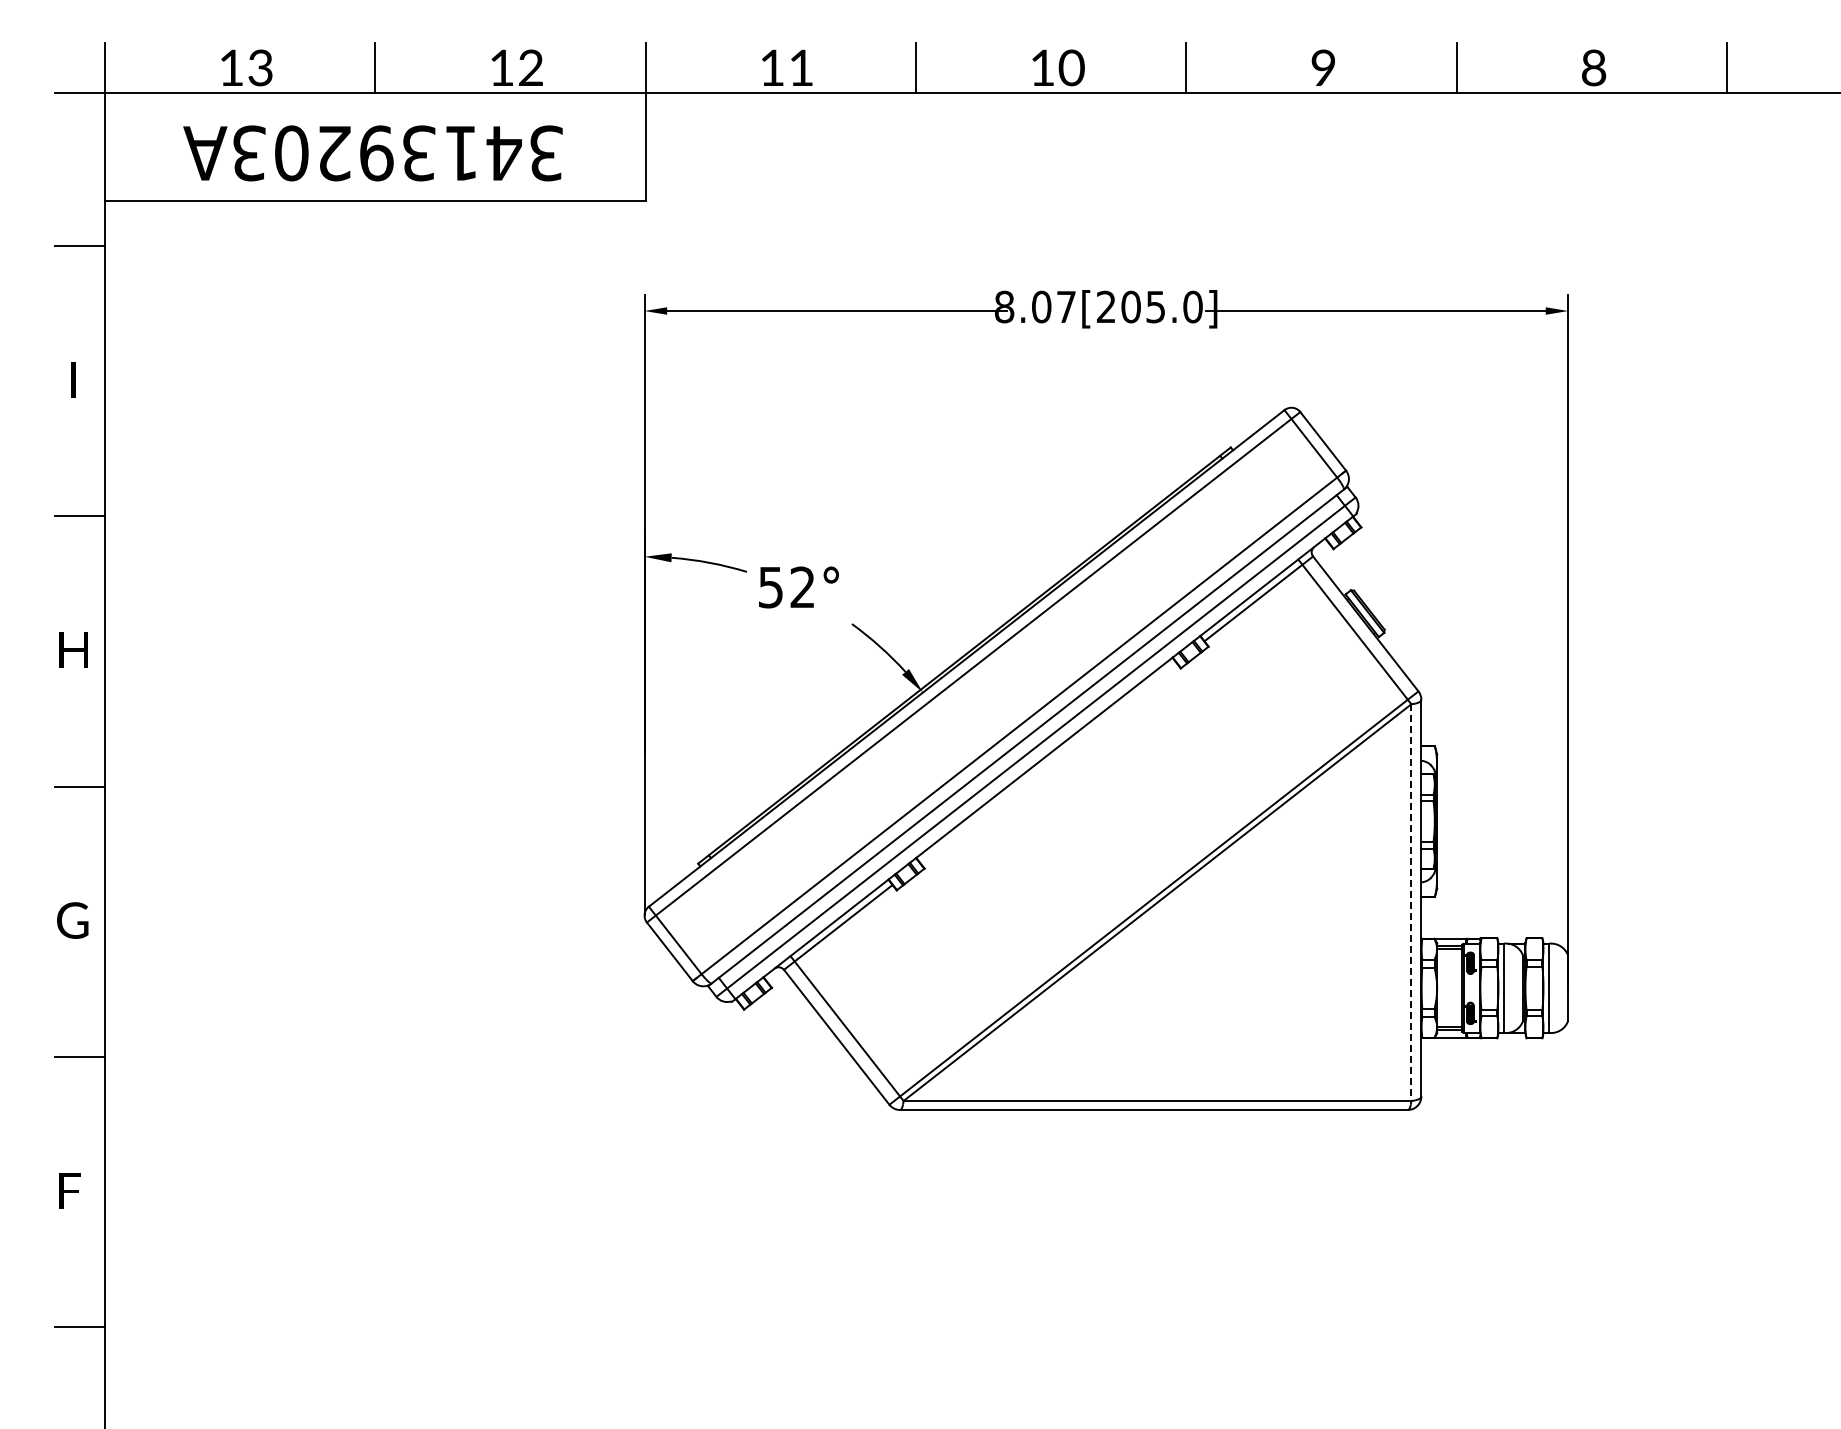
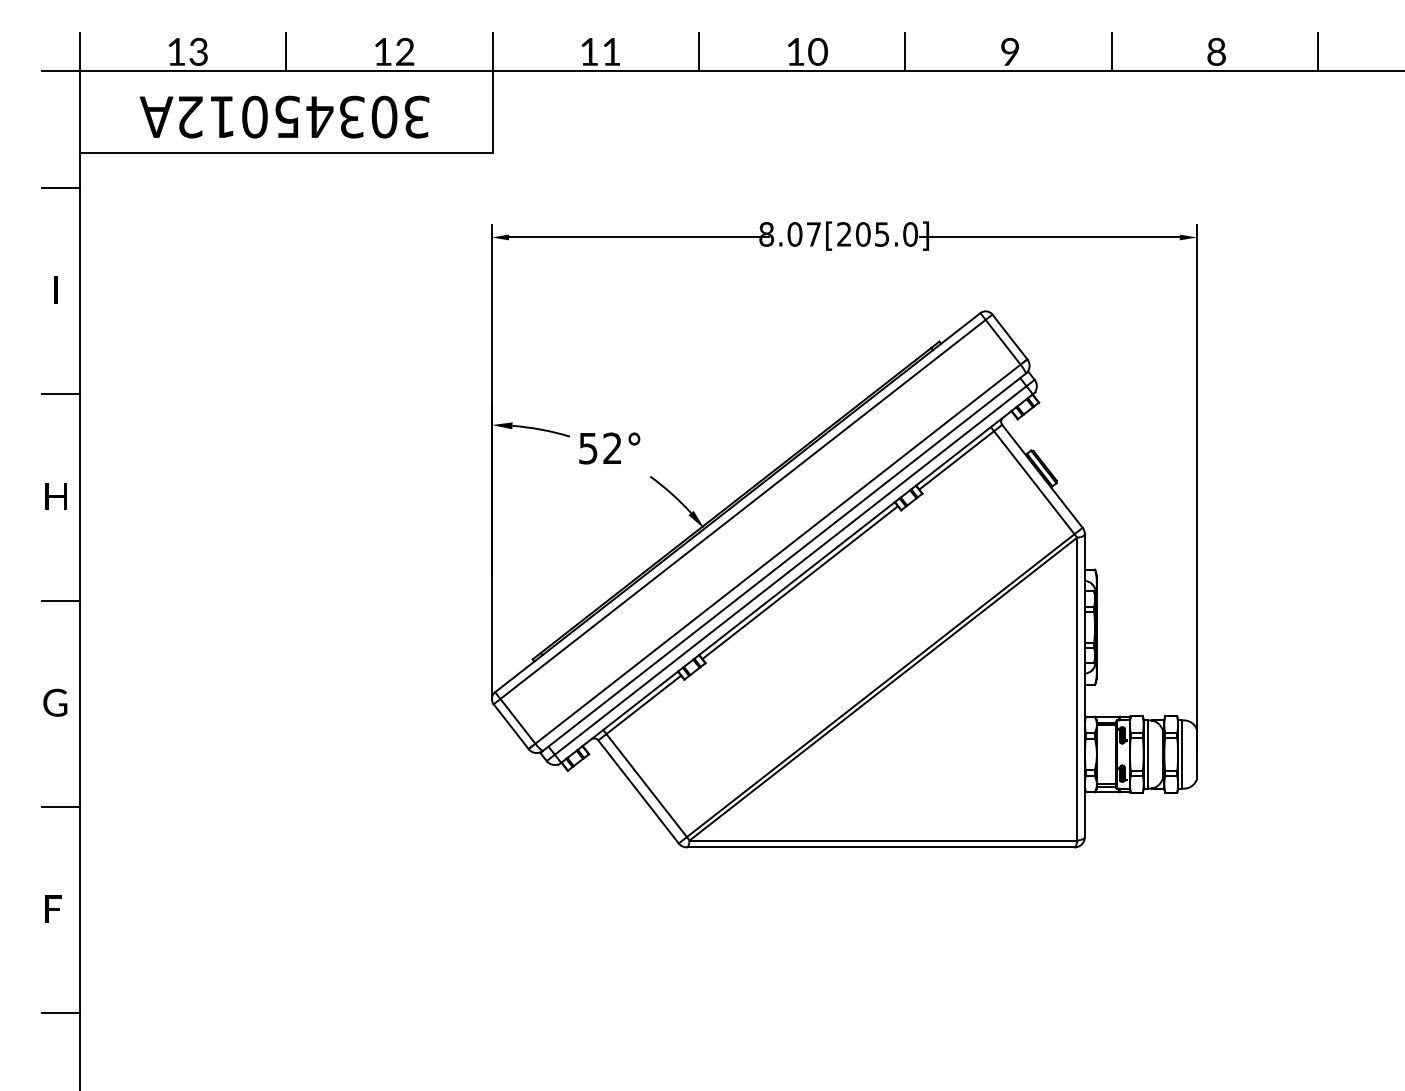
text: (377, 153) -> (287, 117), 34139203A -> 30345012A
line: (1048, 763) -> (800, 582), added
line: (1411, 903) -> (1077, 689), dashed -> solid

